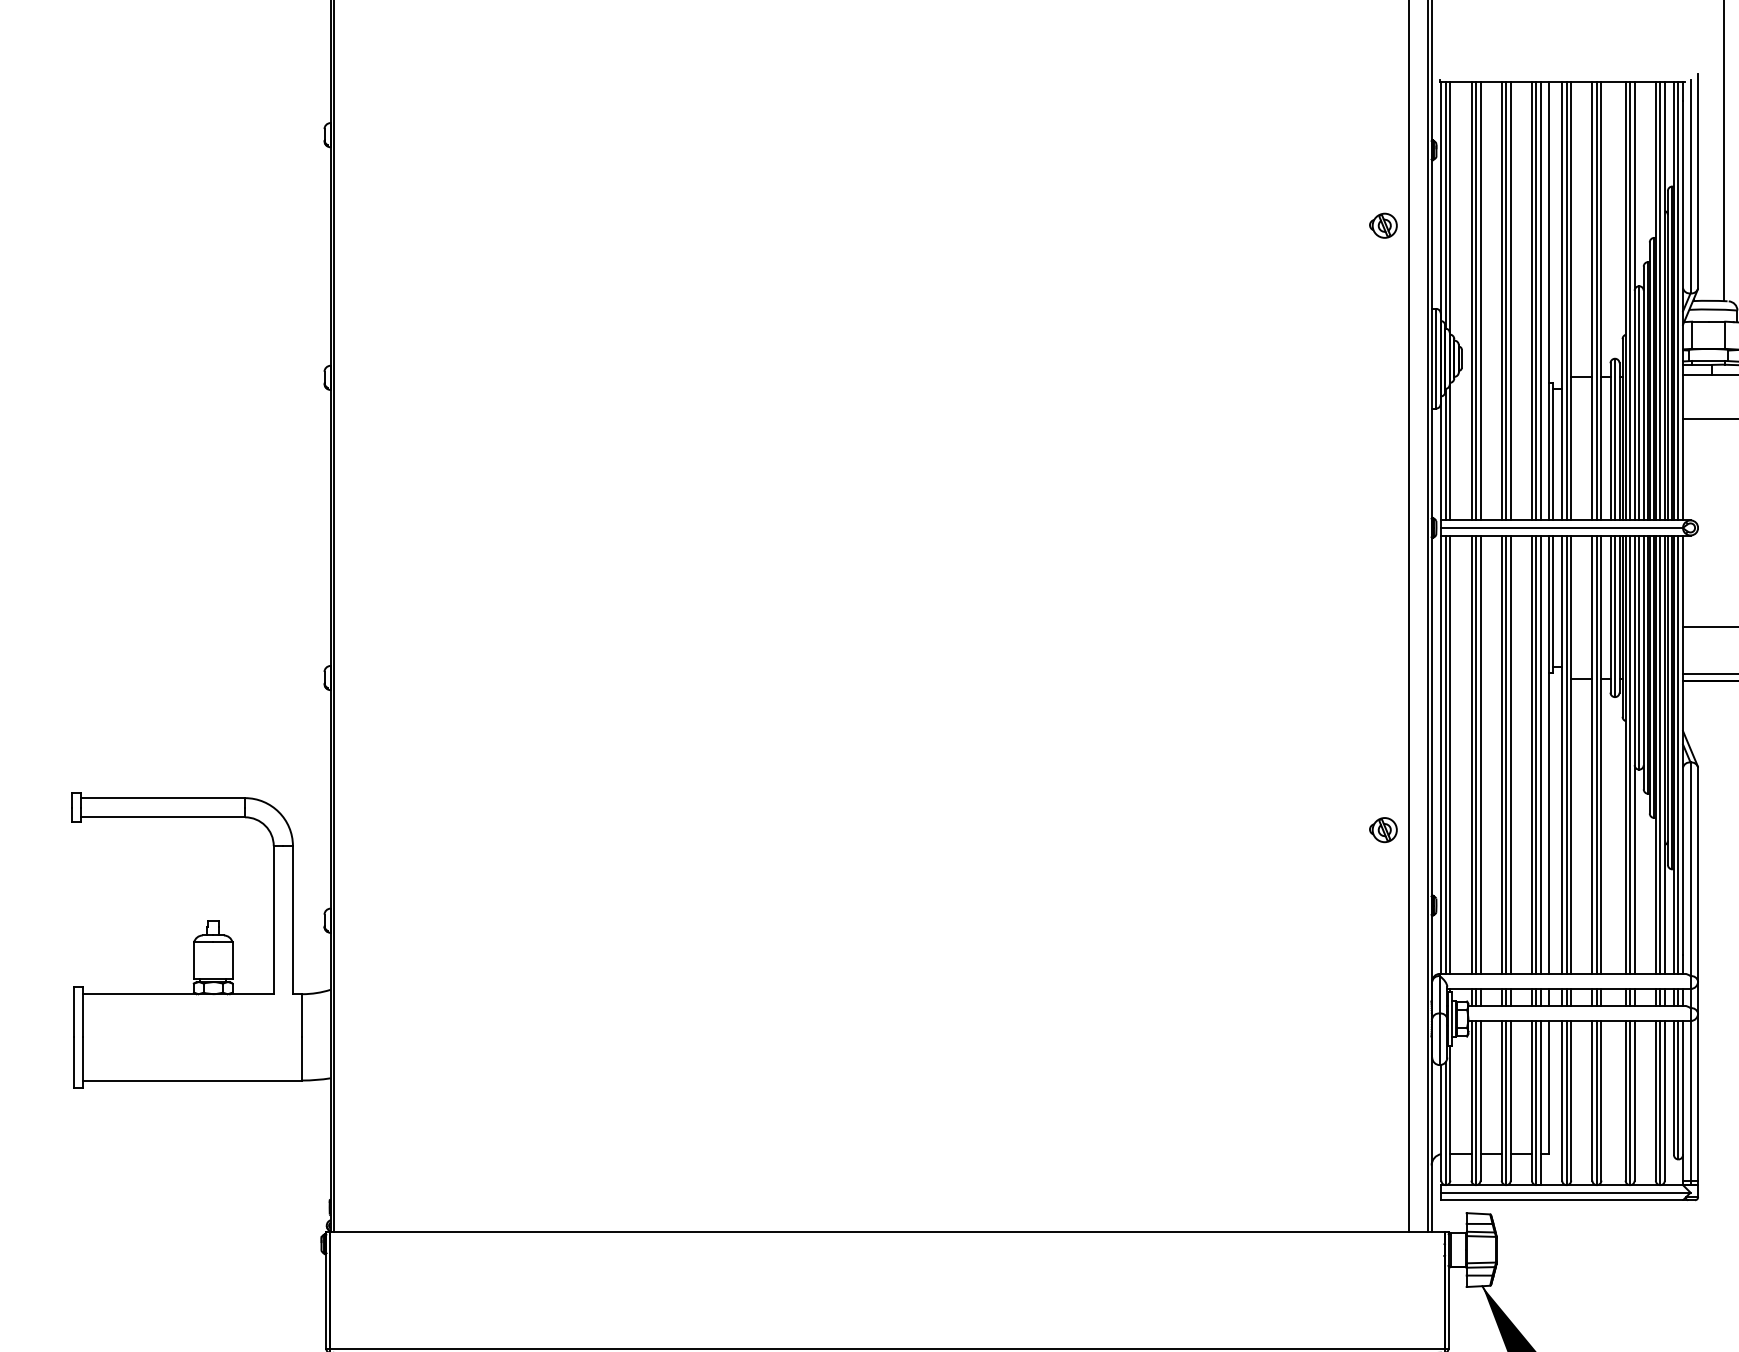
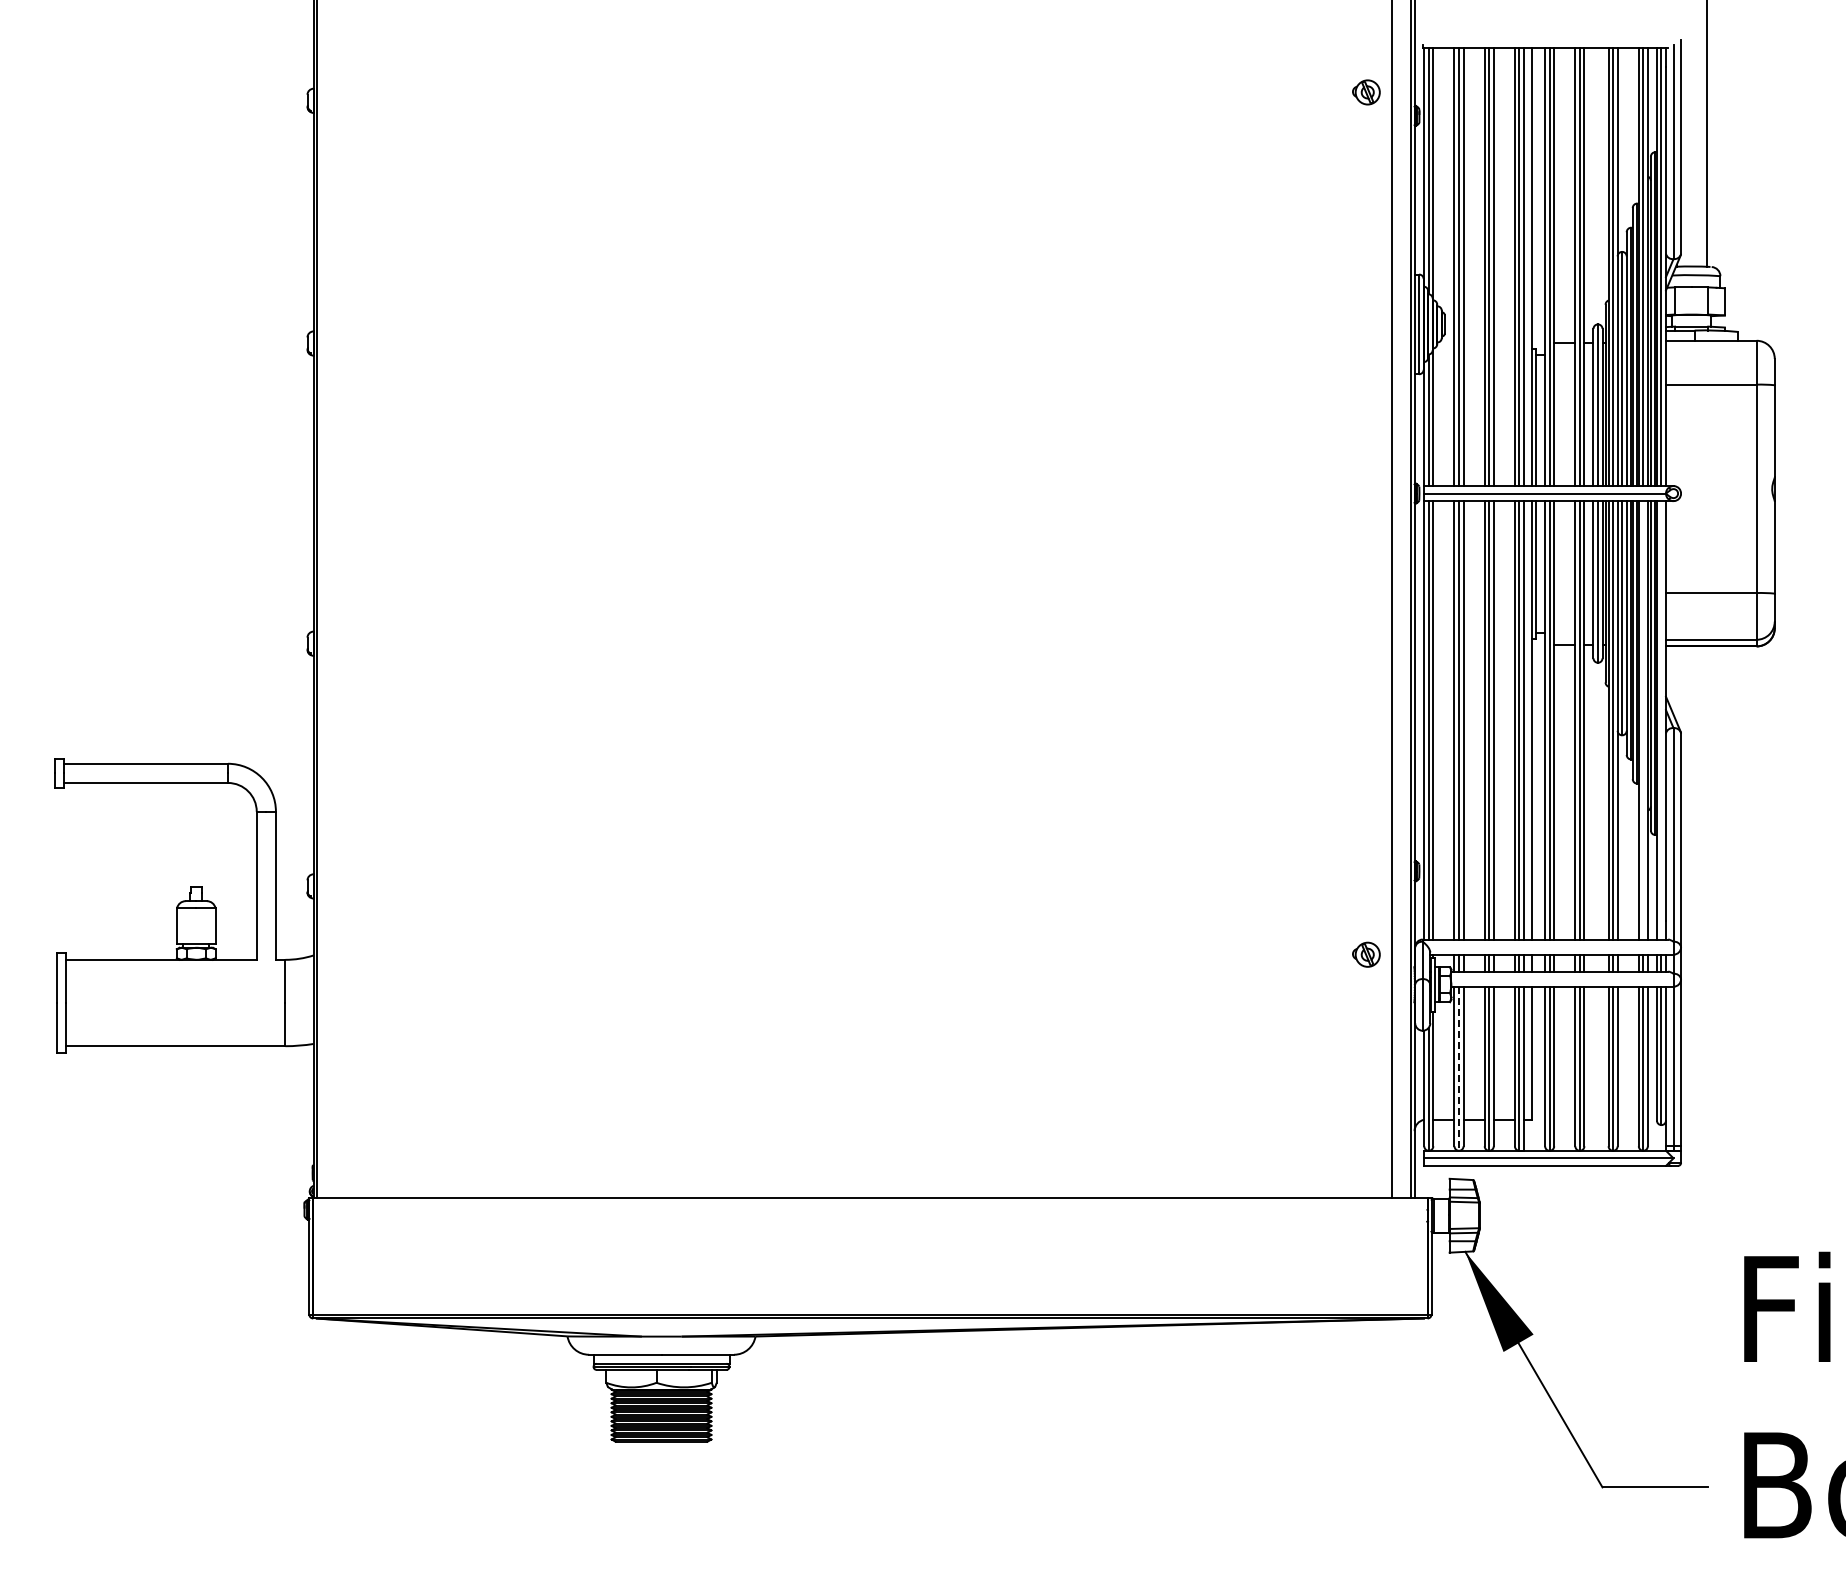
part: (1383, 225) -> (1366, 92), moved
line: (1660, 754) -> (1643, 720), removed
line: (1678, 754) -> (1661, 720), removed
part: (1383, 829) -> (1366, 954), moved
line: (1476, 1103) -> (1459, 1069), solid -> dashed

